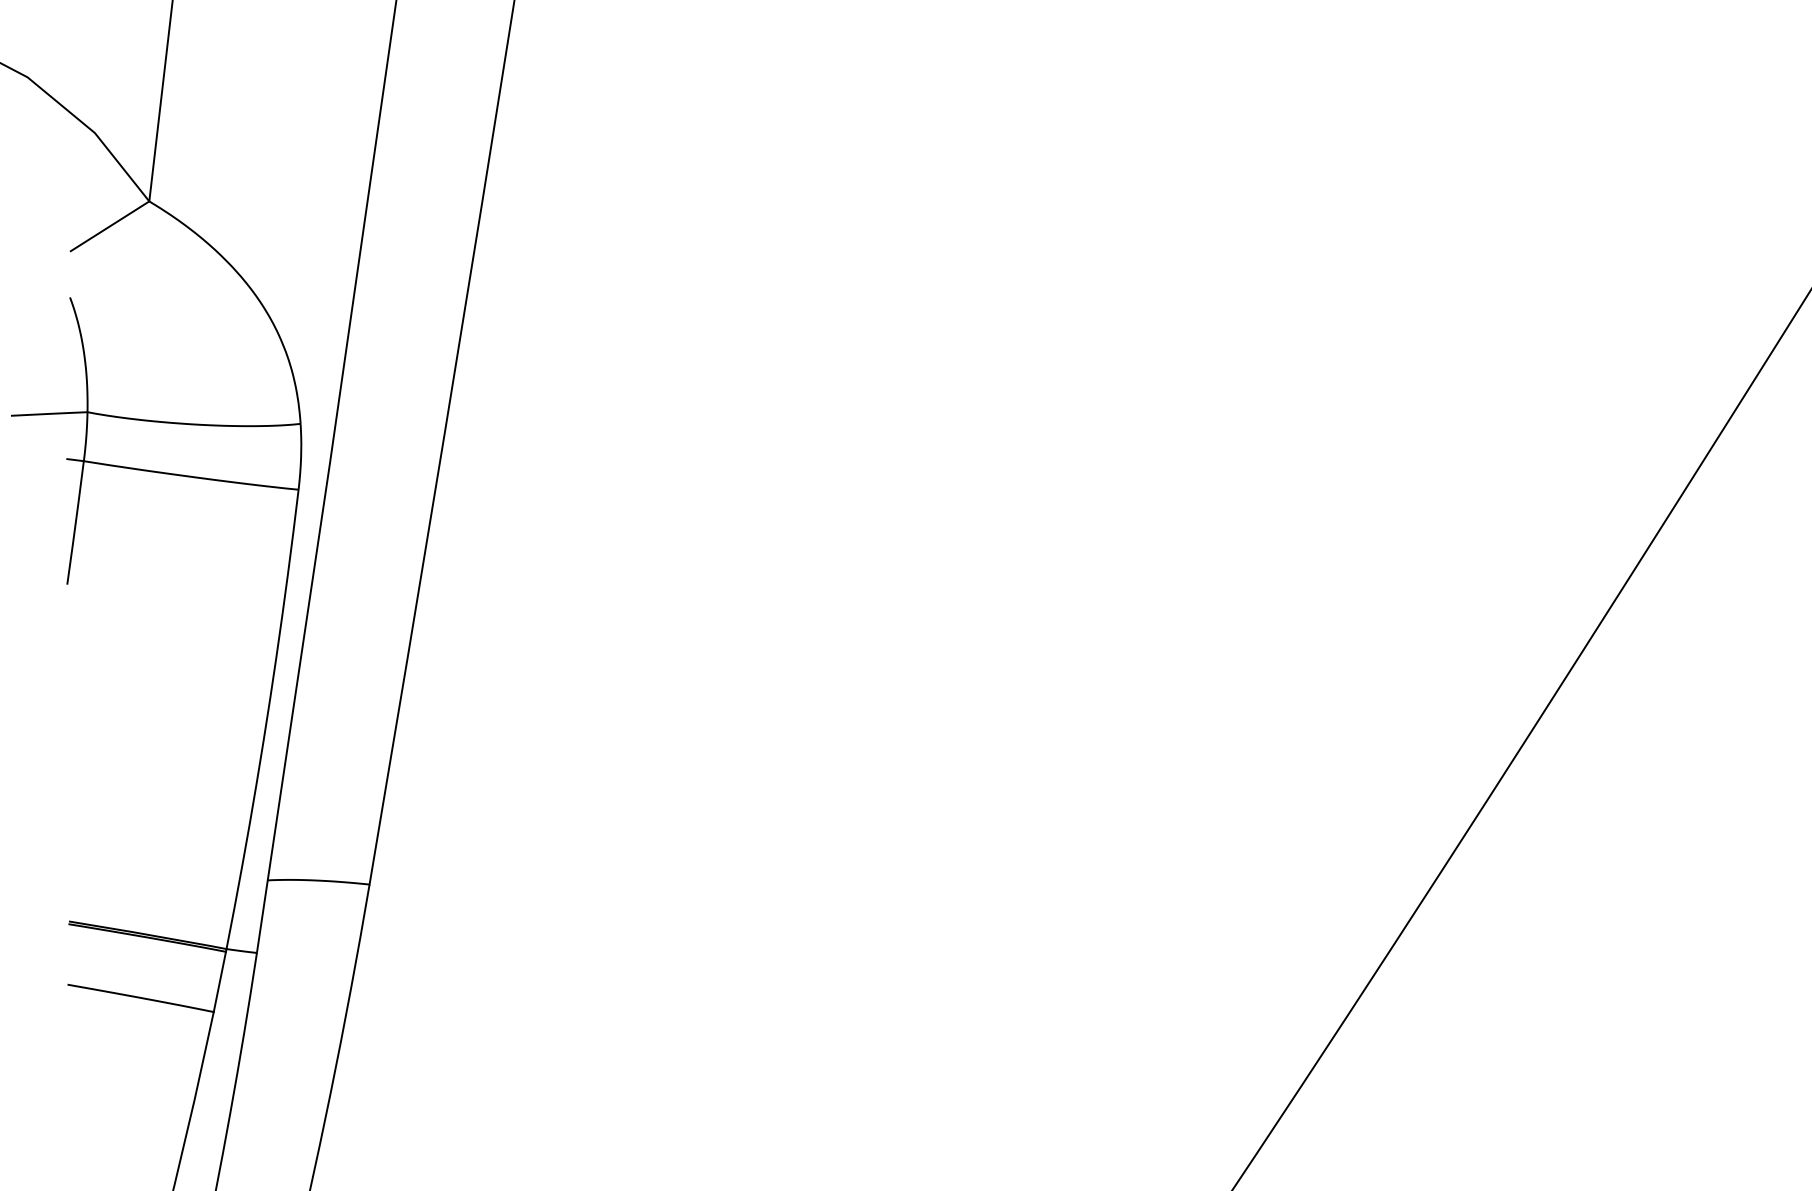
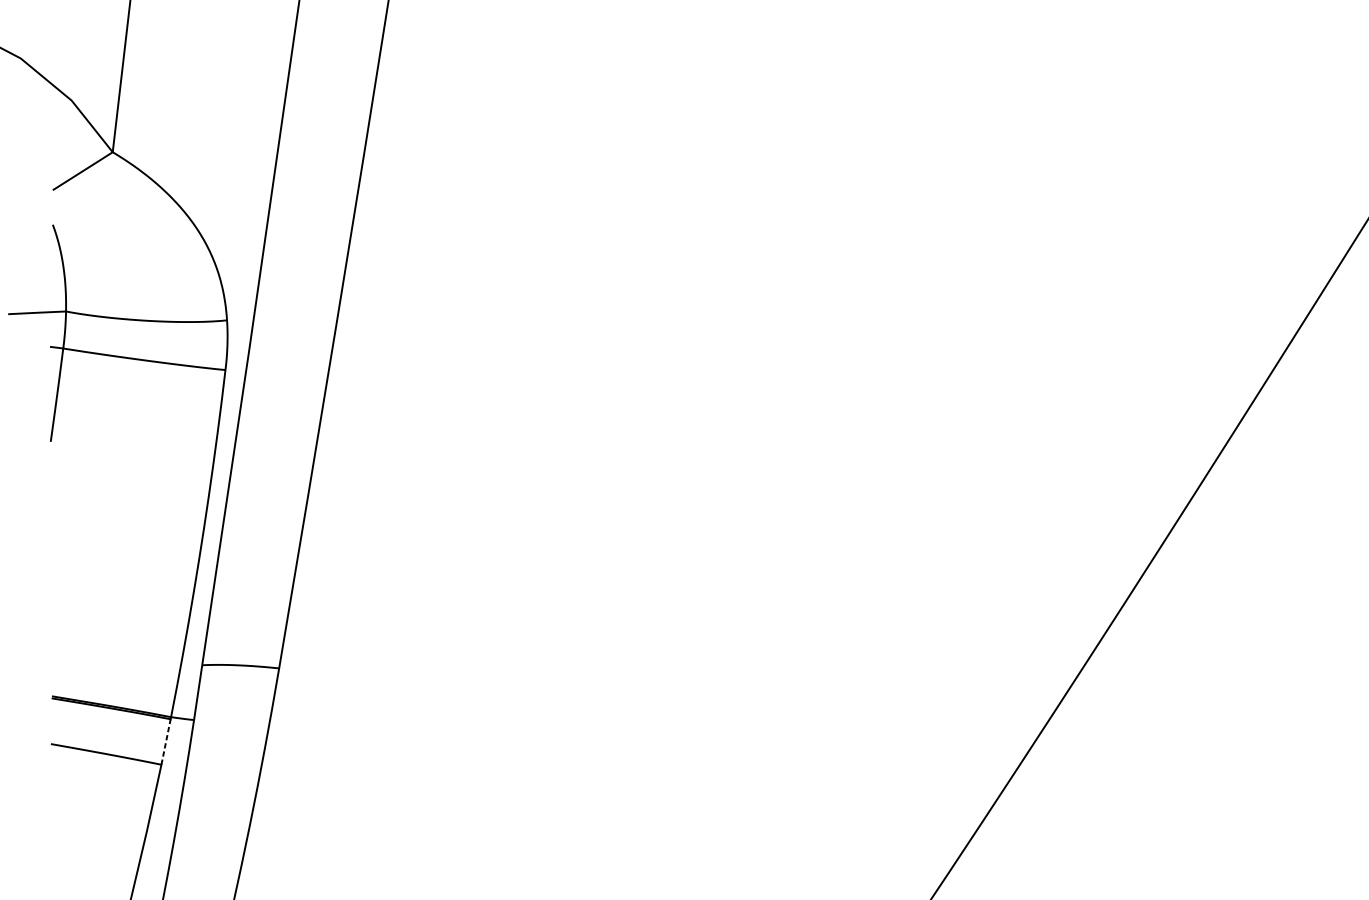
line: (219, 981) -> (165, 741), solid -> dashed

